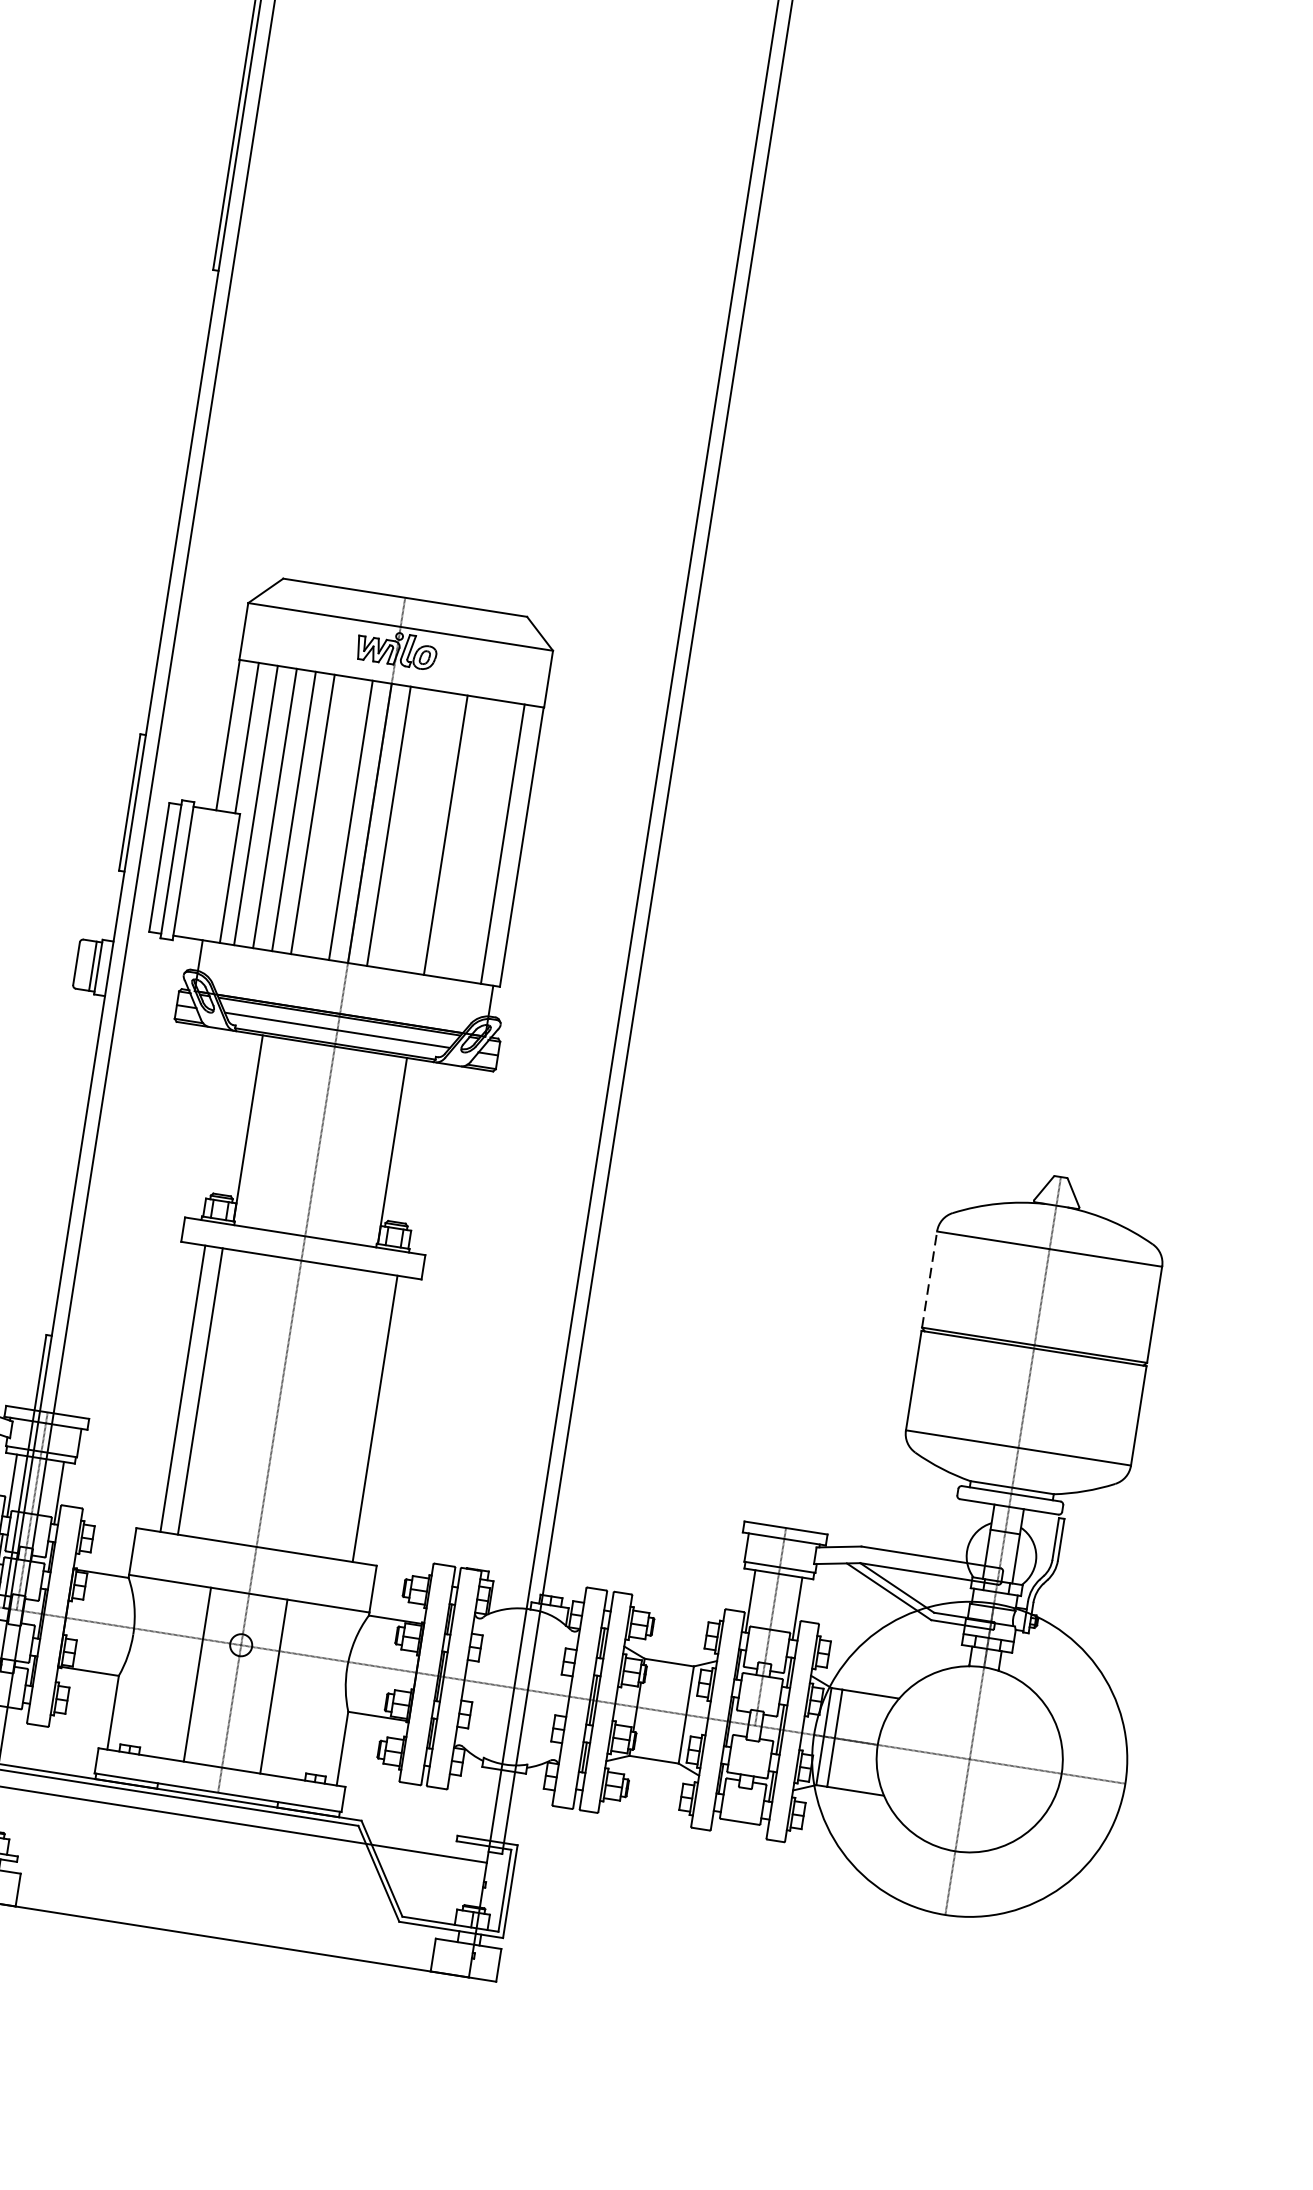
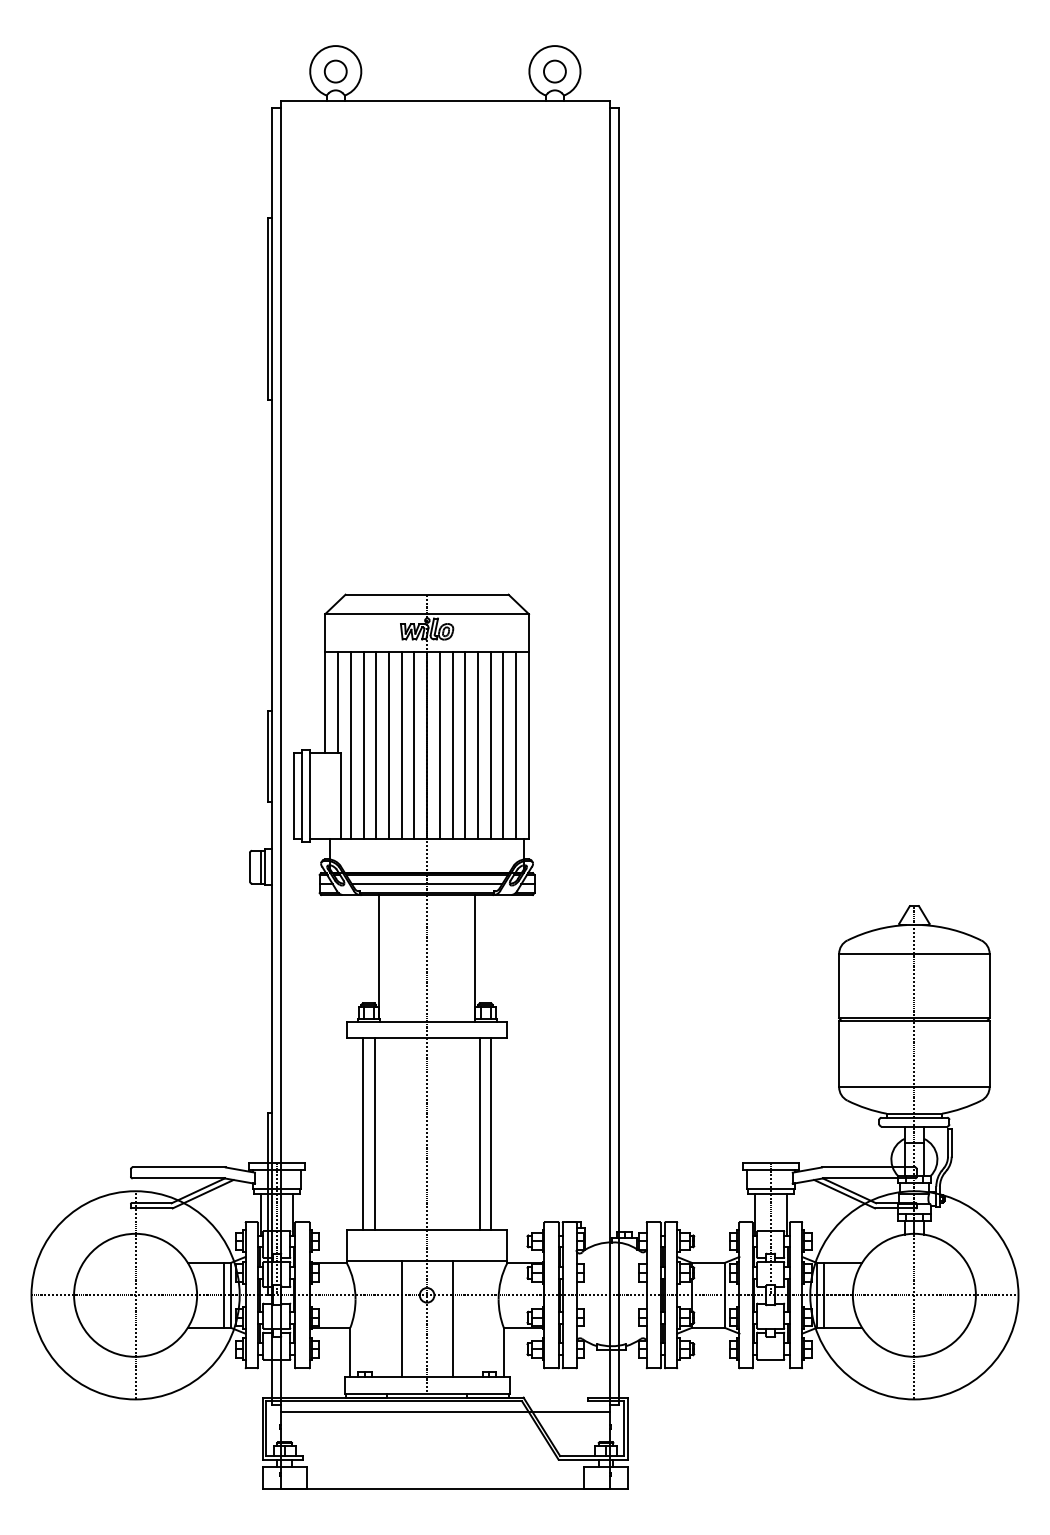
line: (331, 817) -> (401, 745), added
line: (407, 829) -> (452, 745), added
line: (427, 832) -> (465, 745), added
line: (464, 838) -> (490, 745), added
line: (484, 841) -> (503, 745), added
line: (930, 1278) -> (839, 985), dashed -> solid
line: (357, 1415) -> (479, 1133), added

